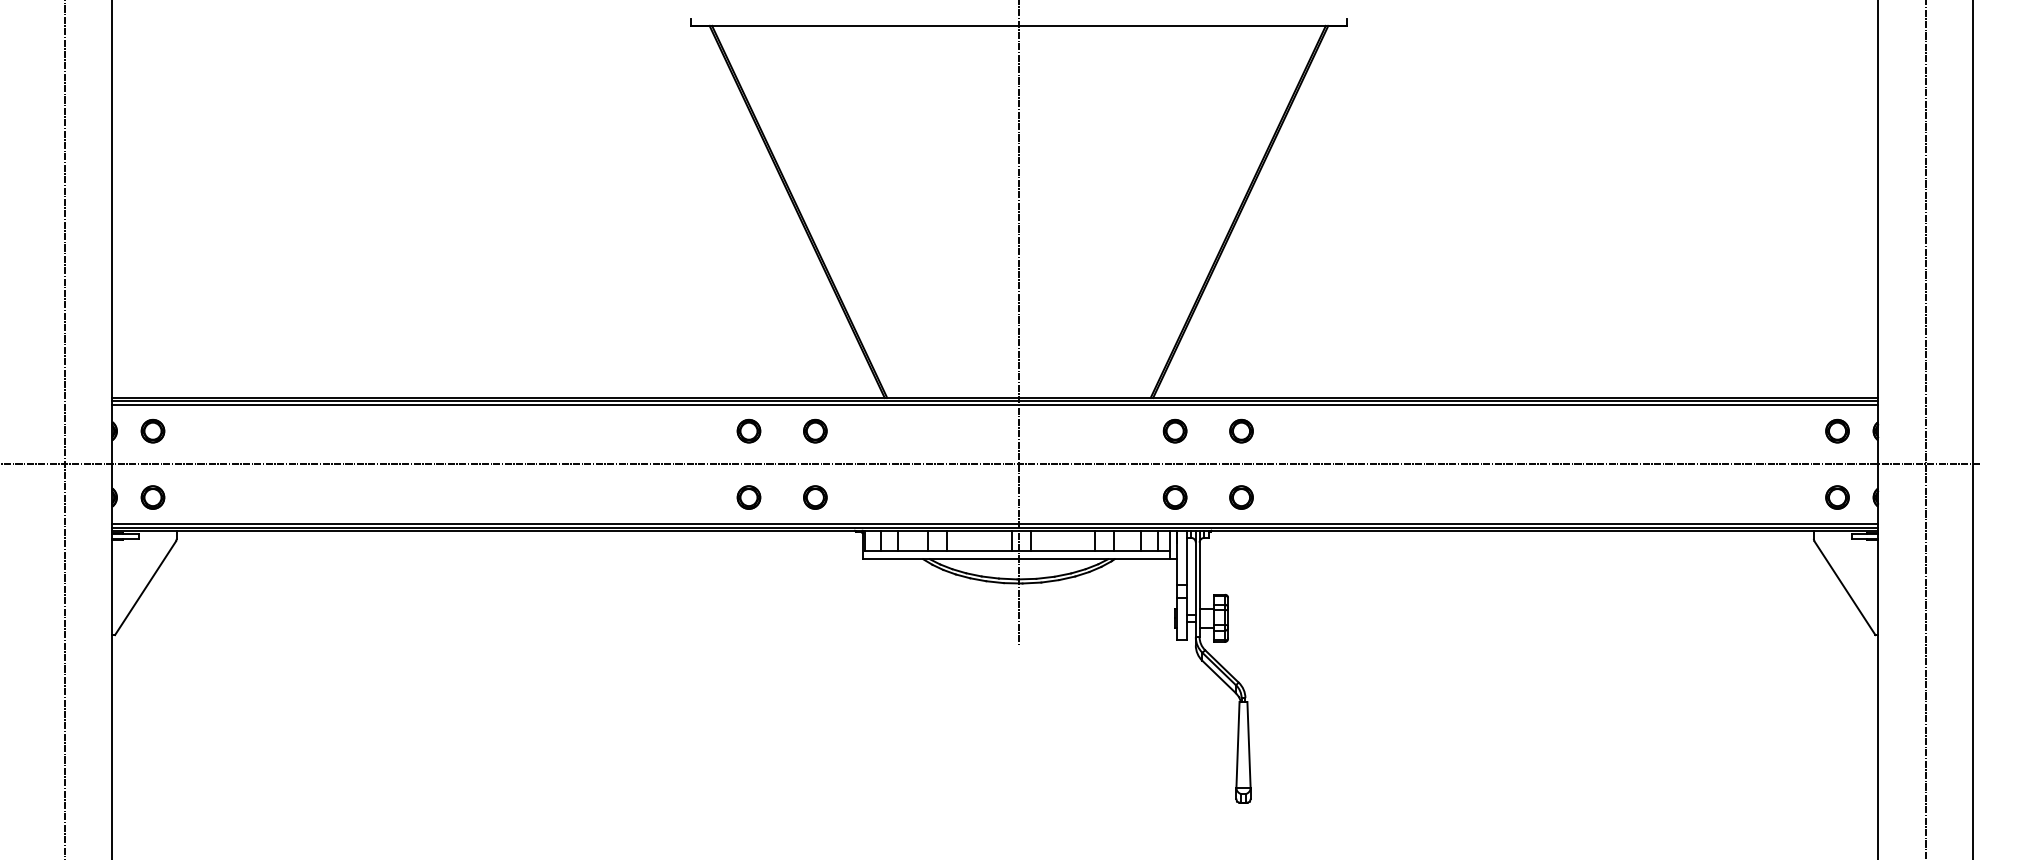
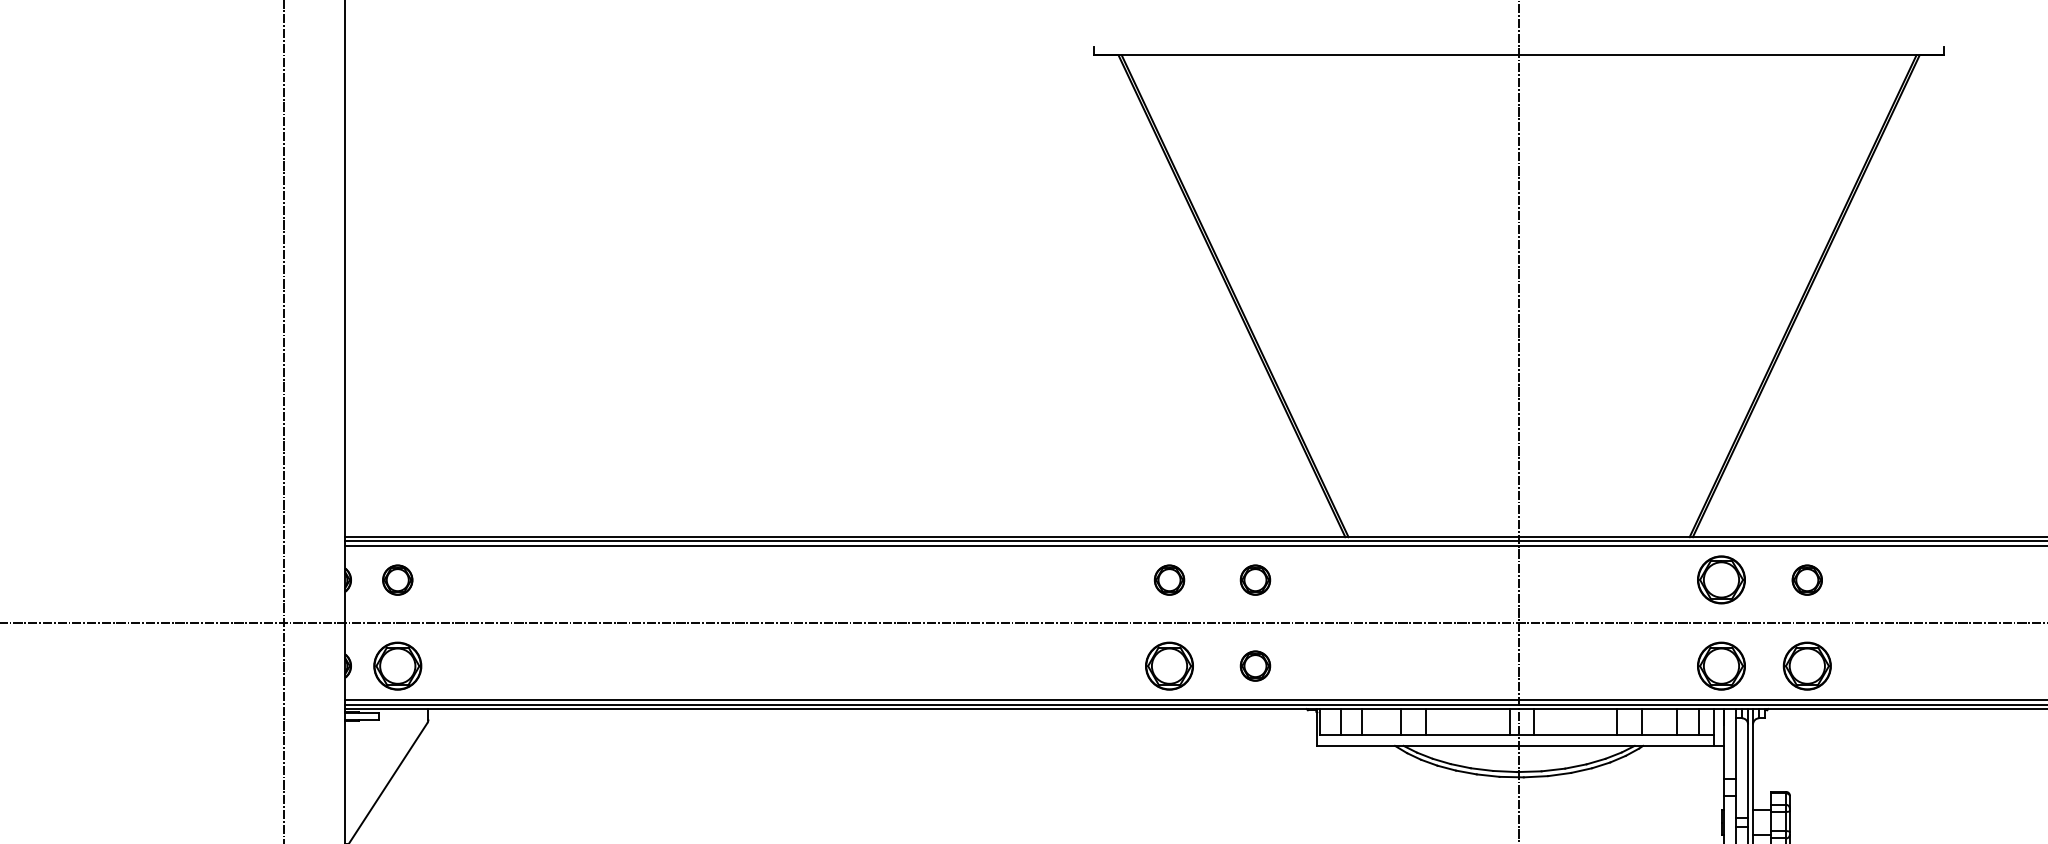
part: (1174, 431) -> (1720, 580), size x1.6
part: (152, 497) -> (397, 665), size x1.6
part: (748, 497) -> (1168, 665), size x1.6
part: (1174, 497) -> (1720, 665), size x1.6
part: (1241, 497) -> (1807, 665), size x1.6

